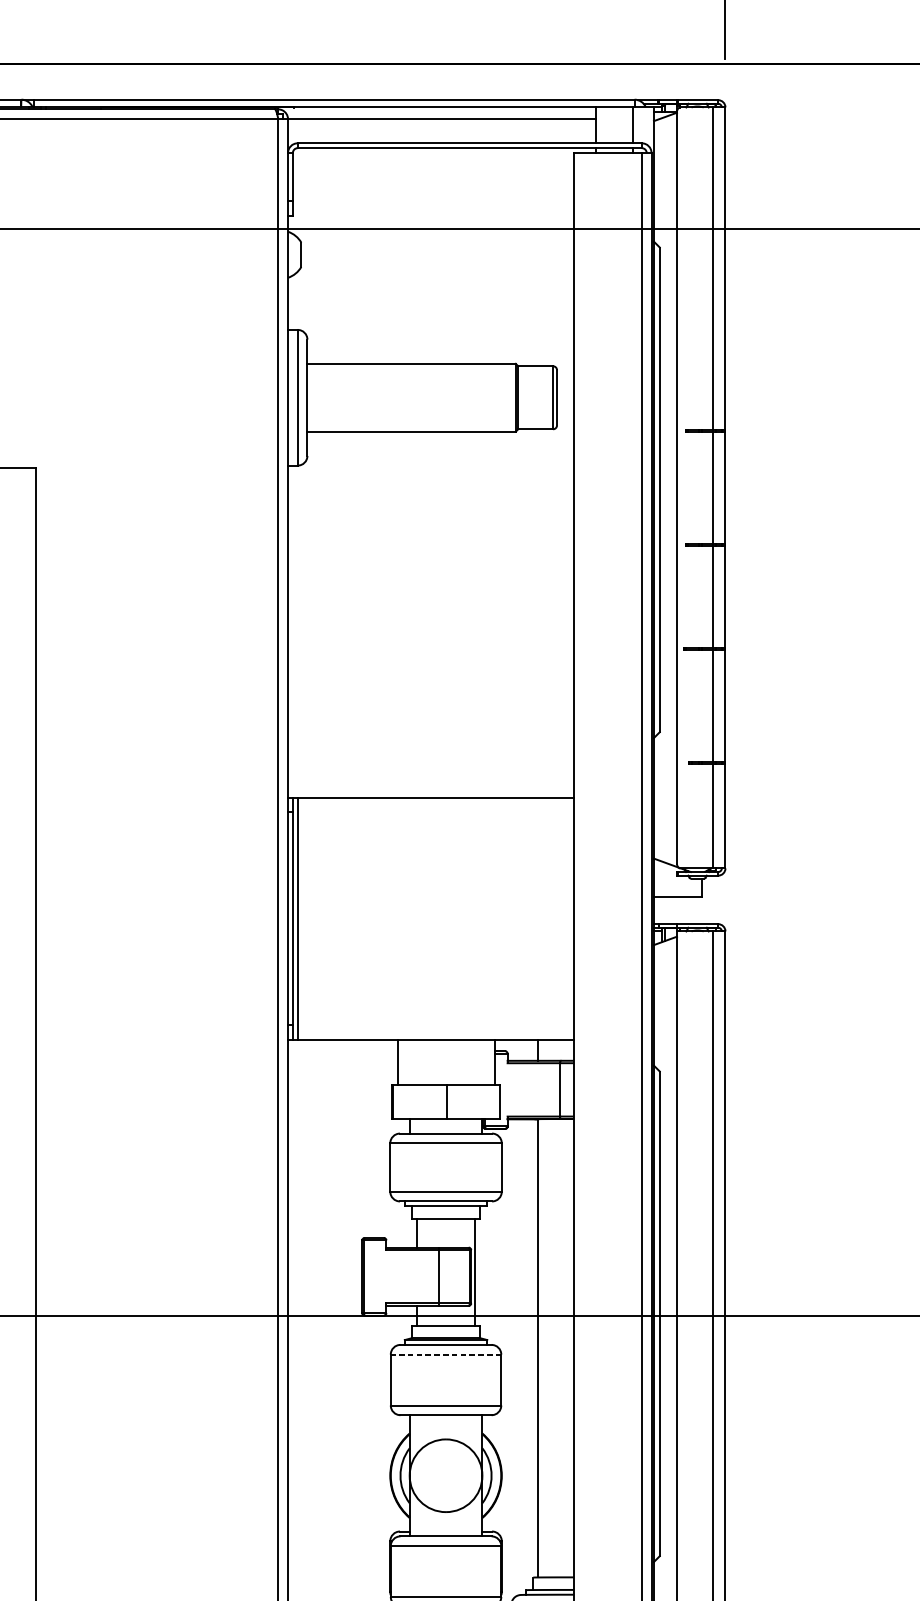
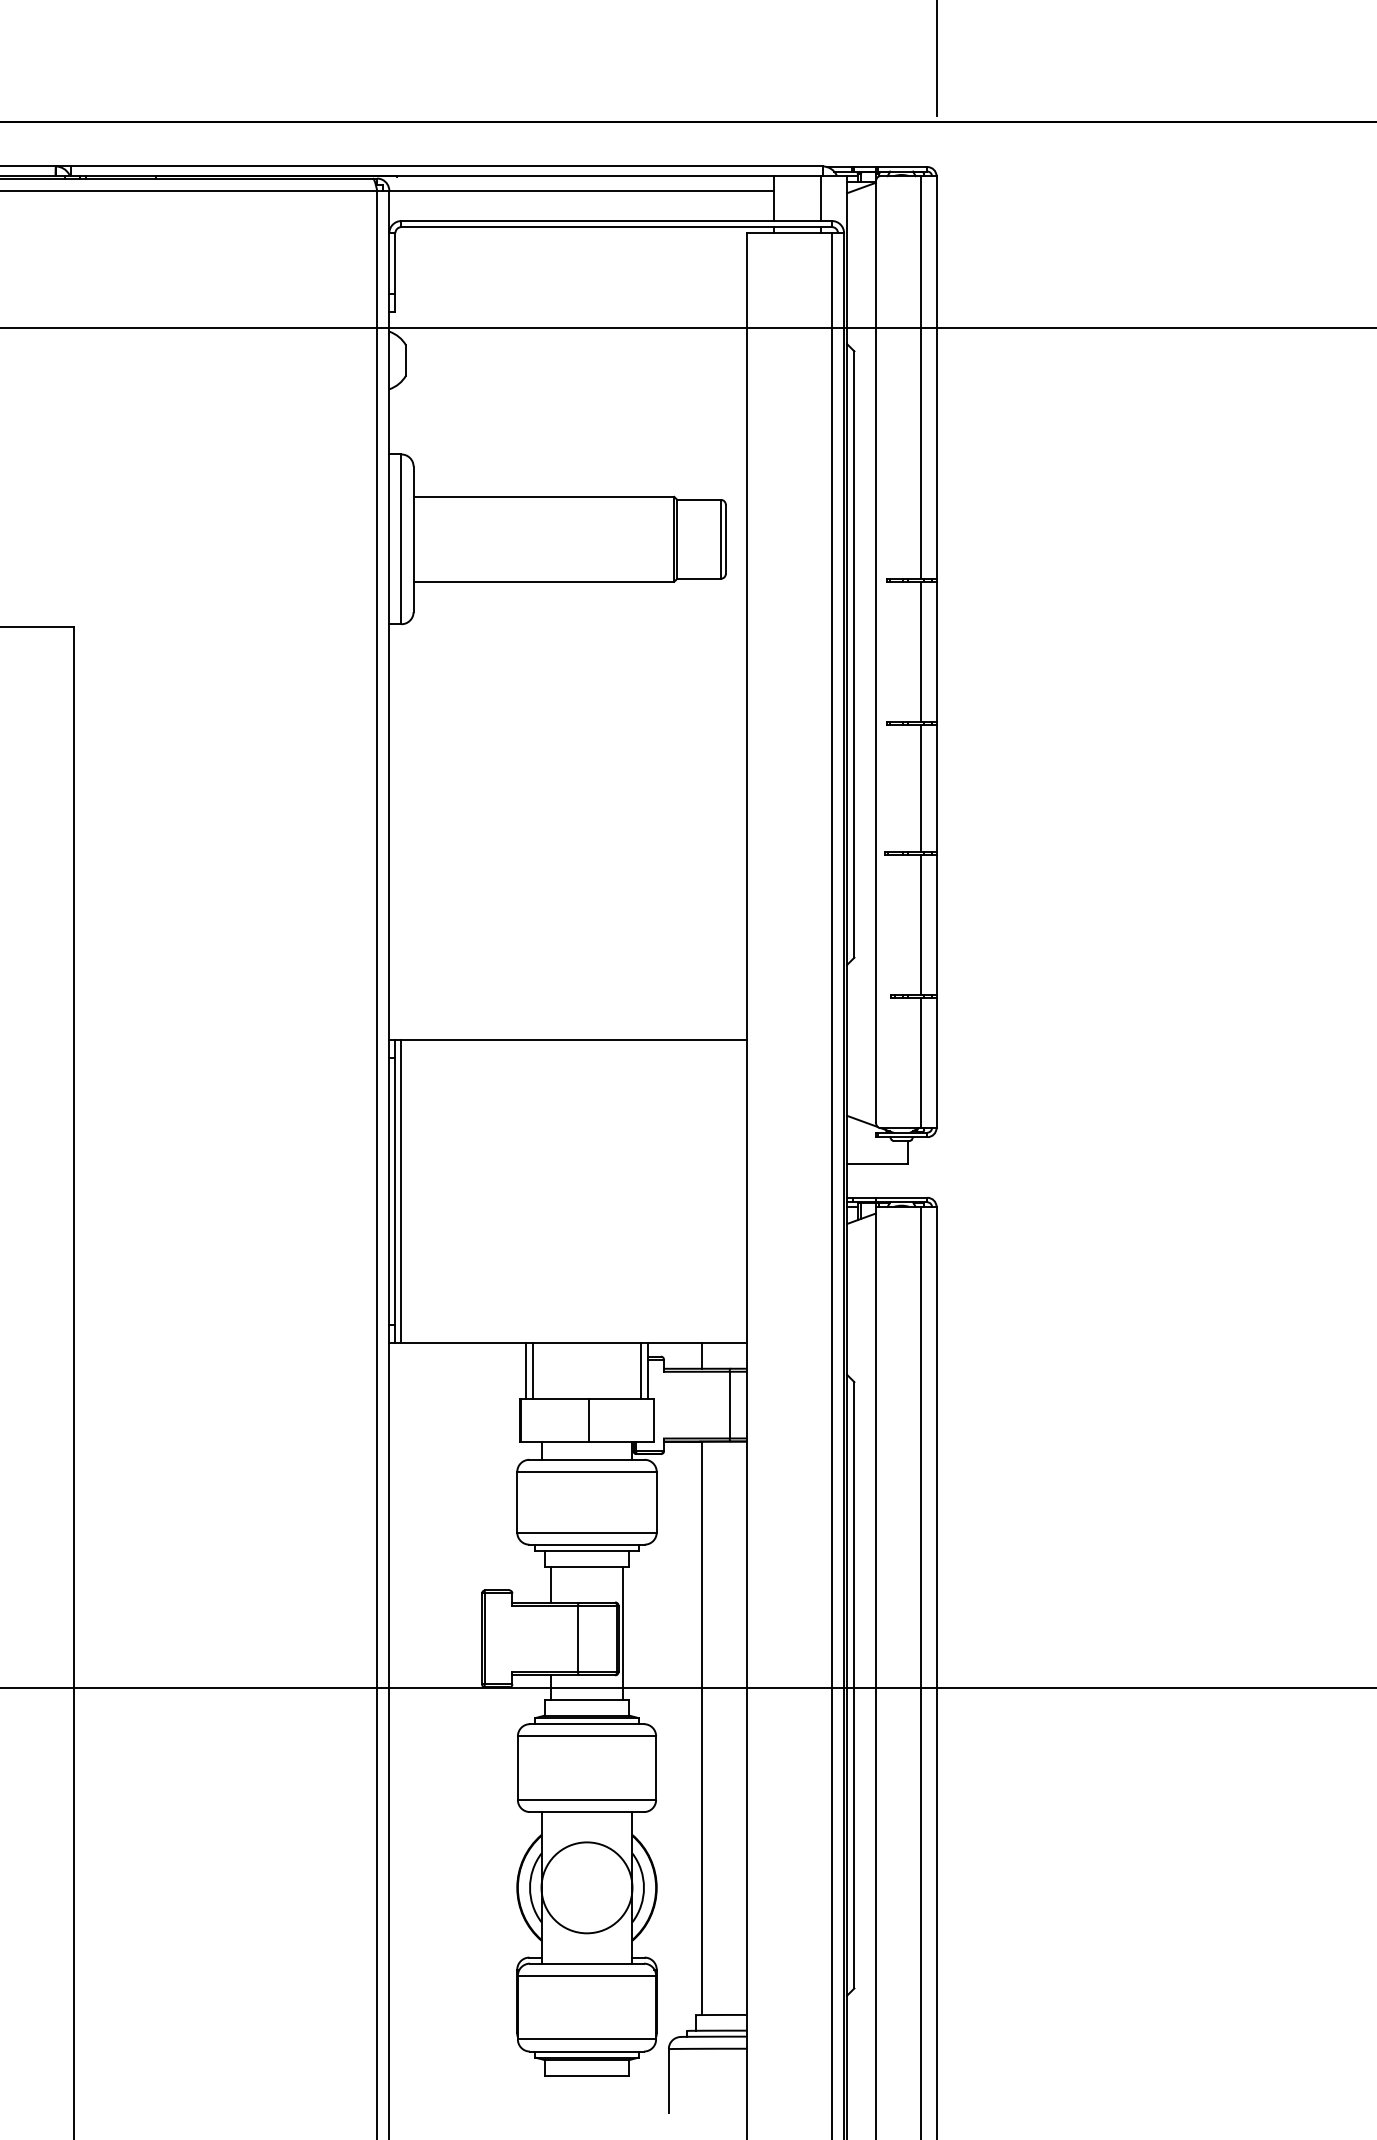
line: (402, 1062) -> (532, 1370), added
line: (489, 1062) -> (641, 1370), added
line: (445, 1354) -> (586, 1736), dashed -> solid

